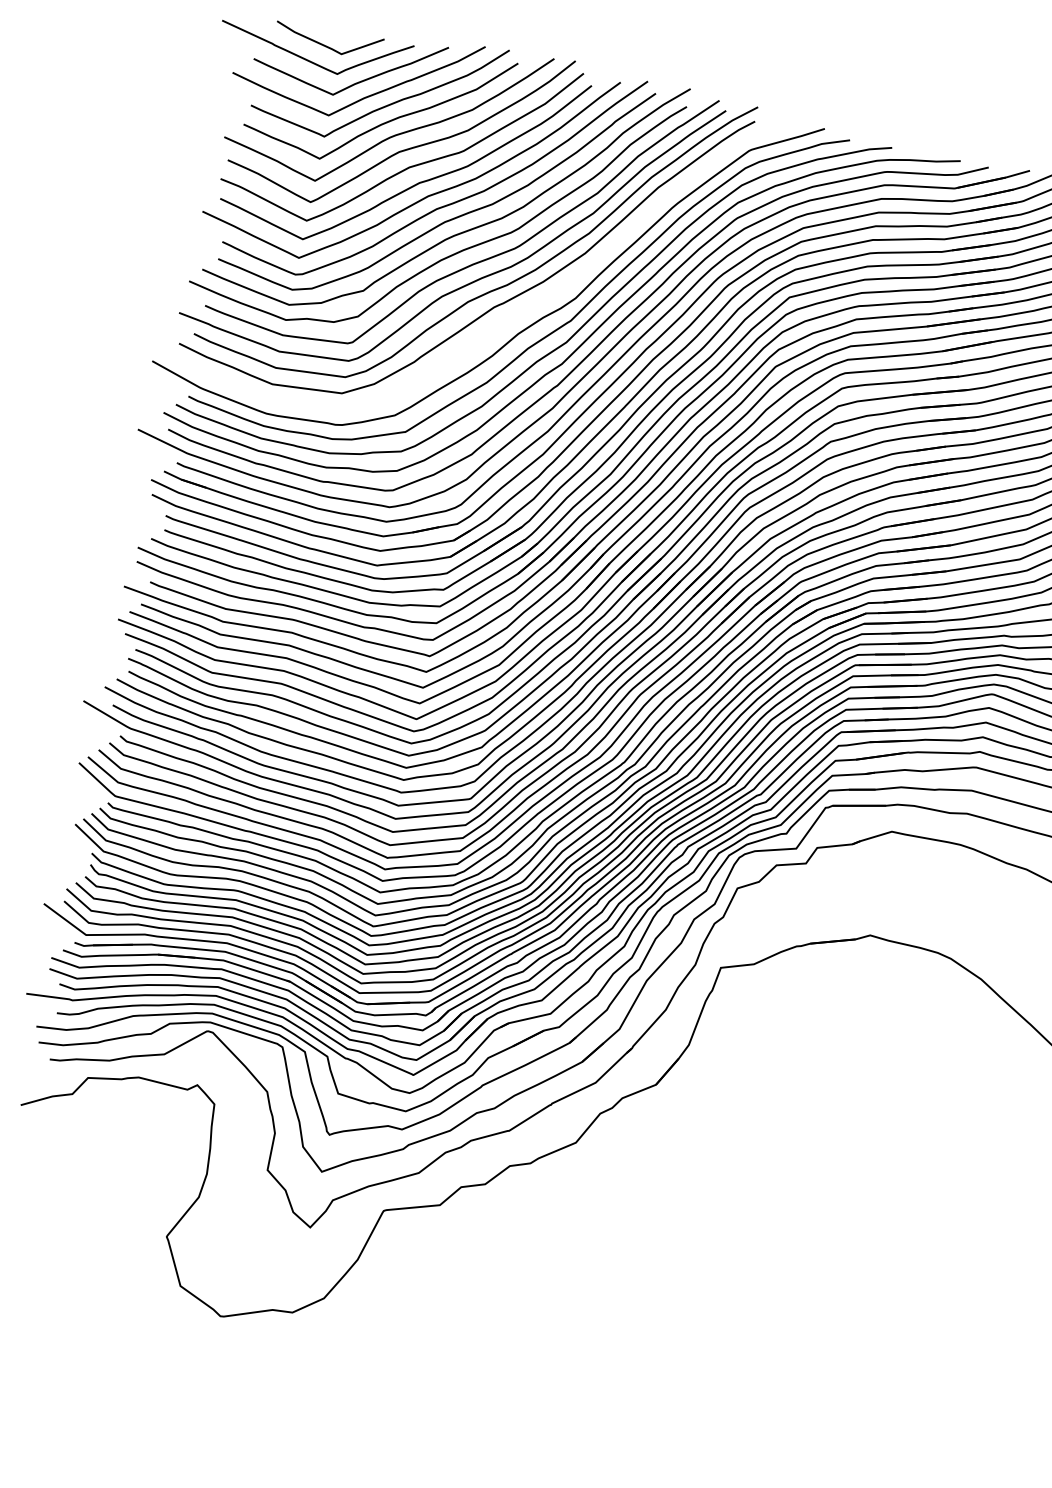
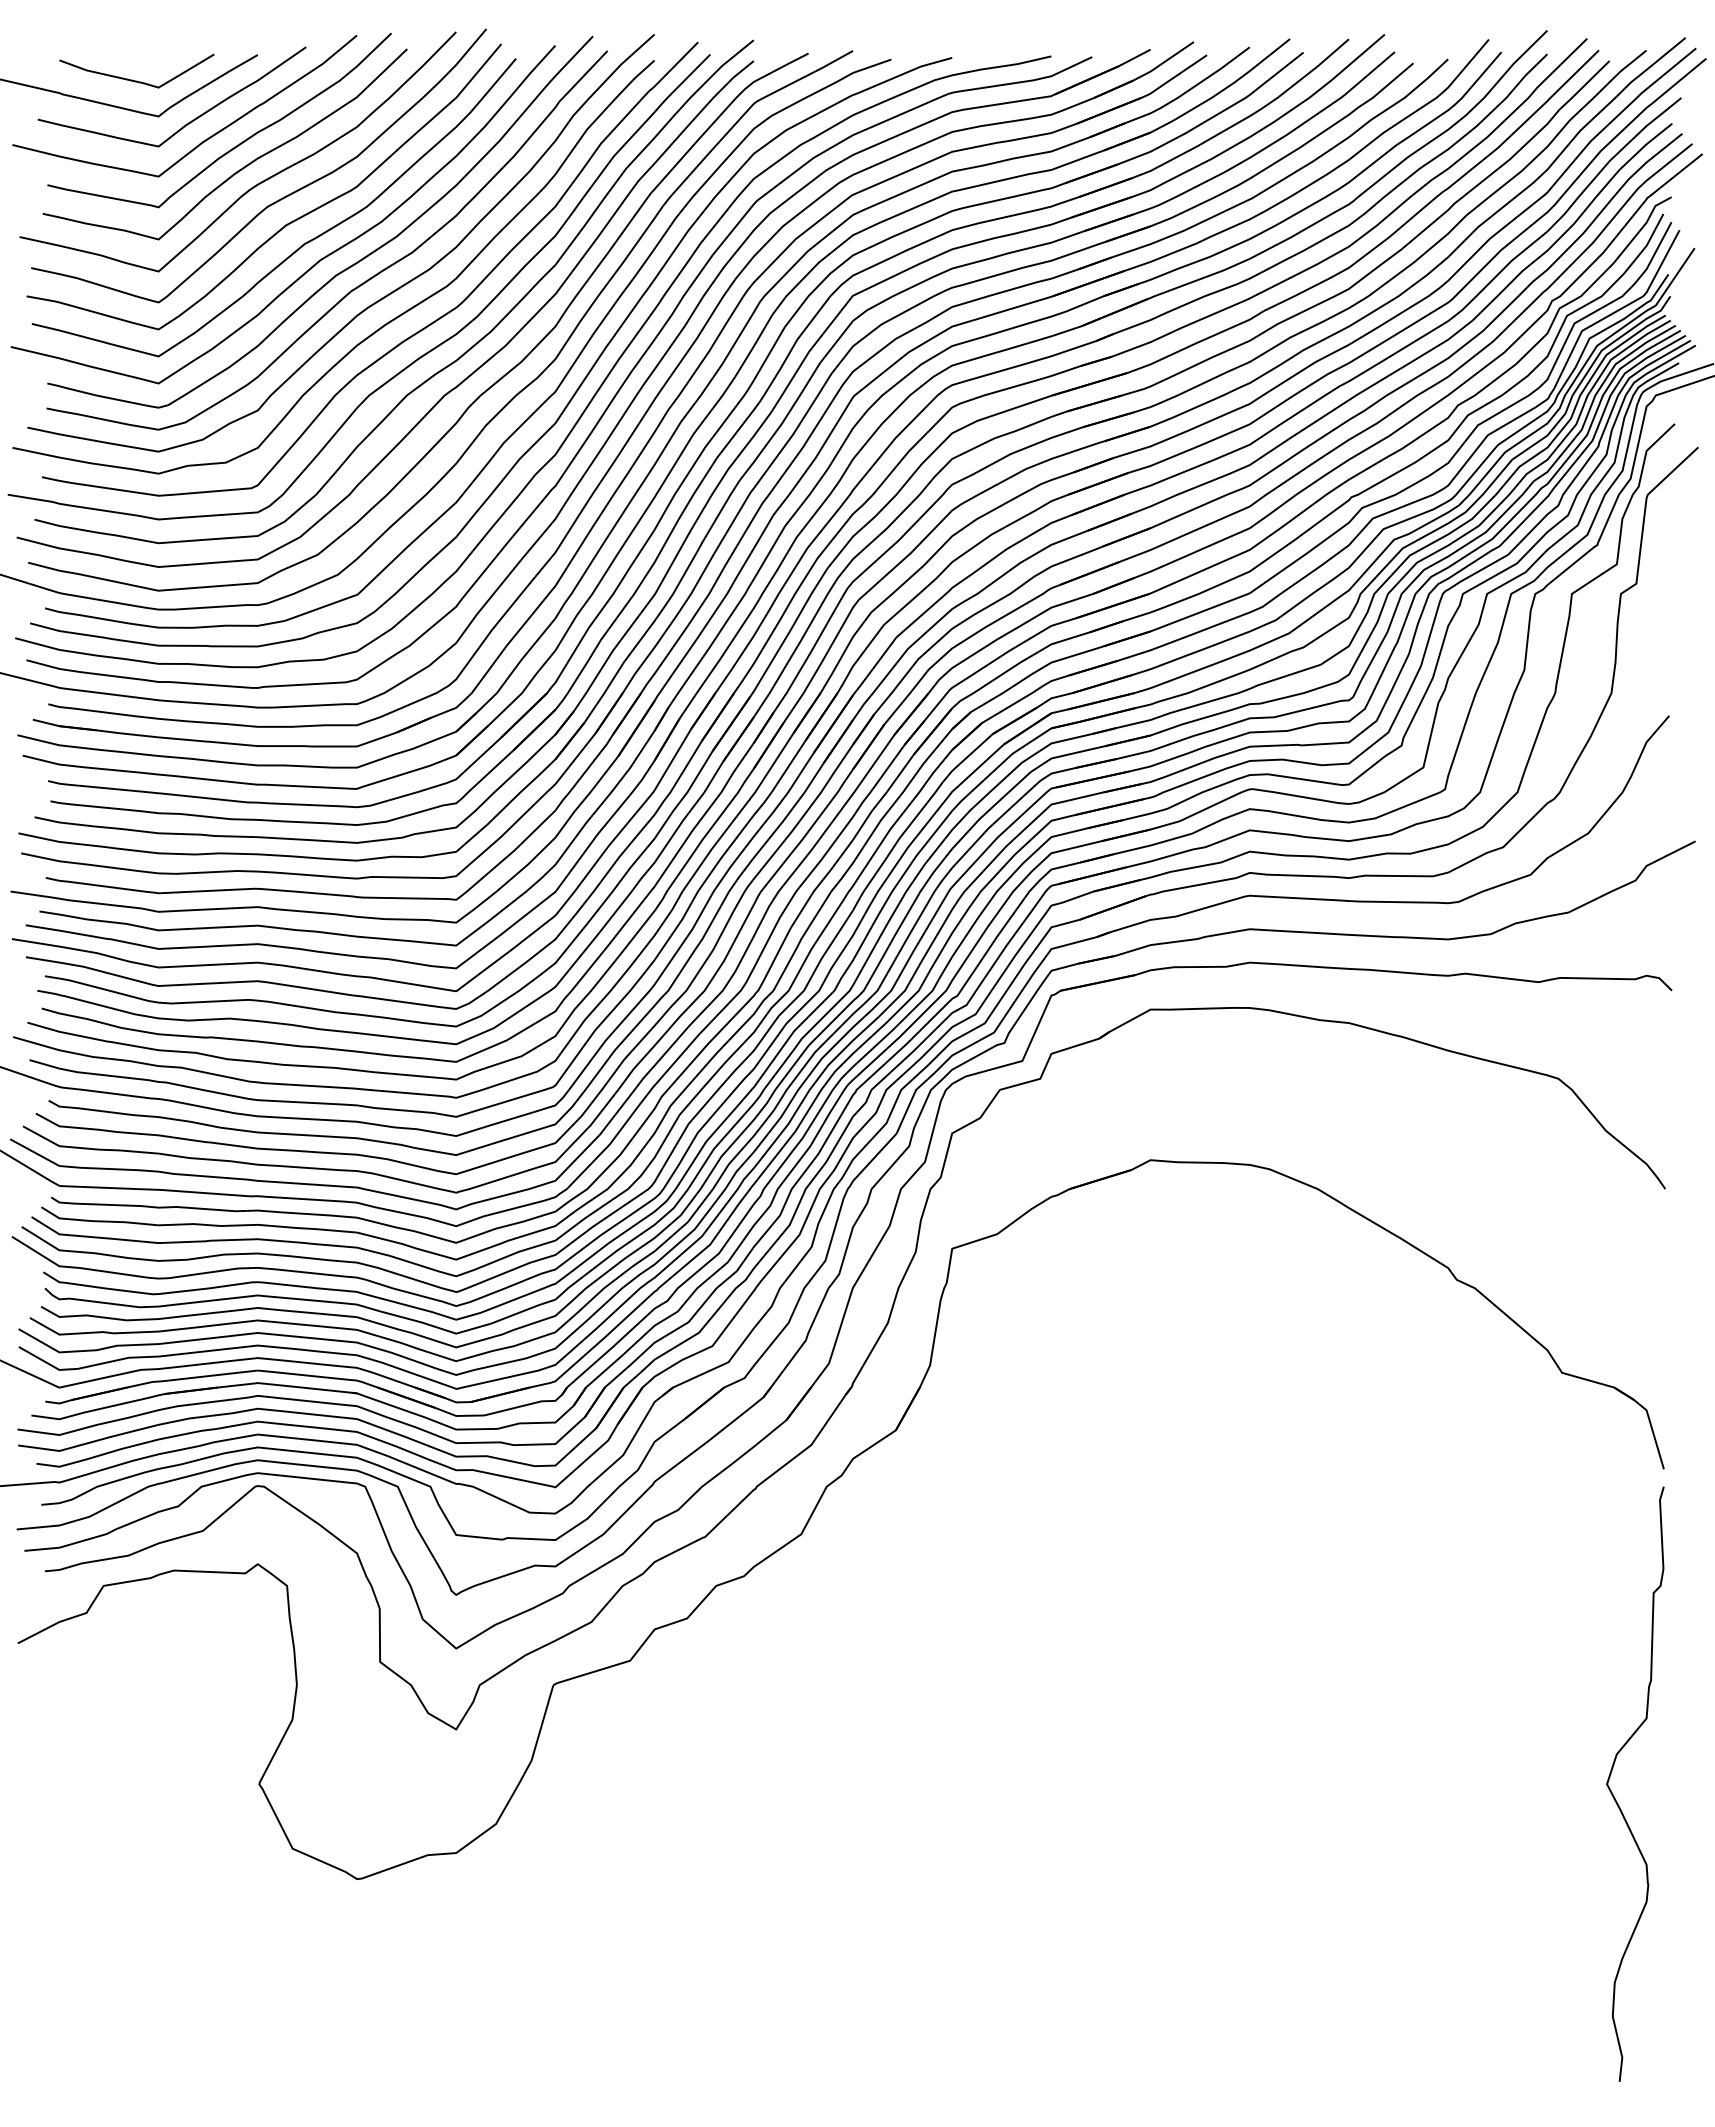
curve: (521, 310) -> (483, 391), added

